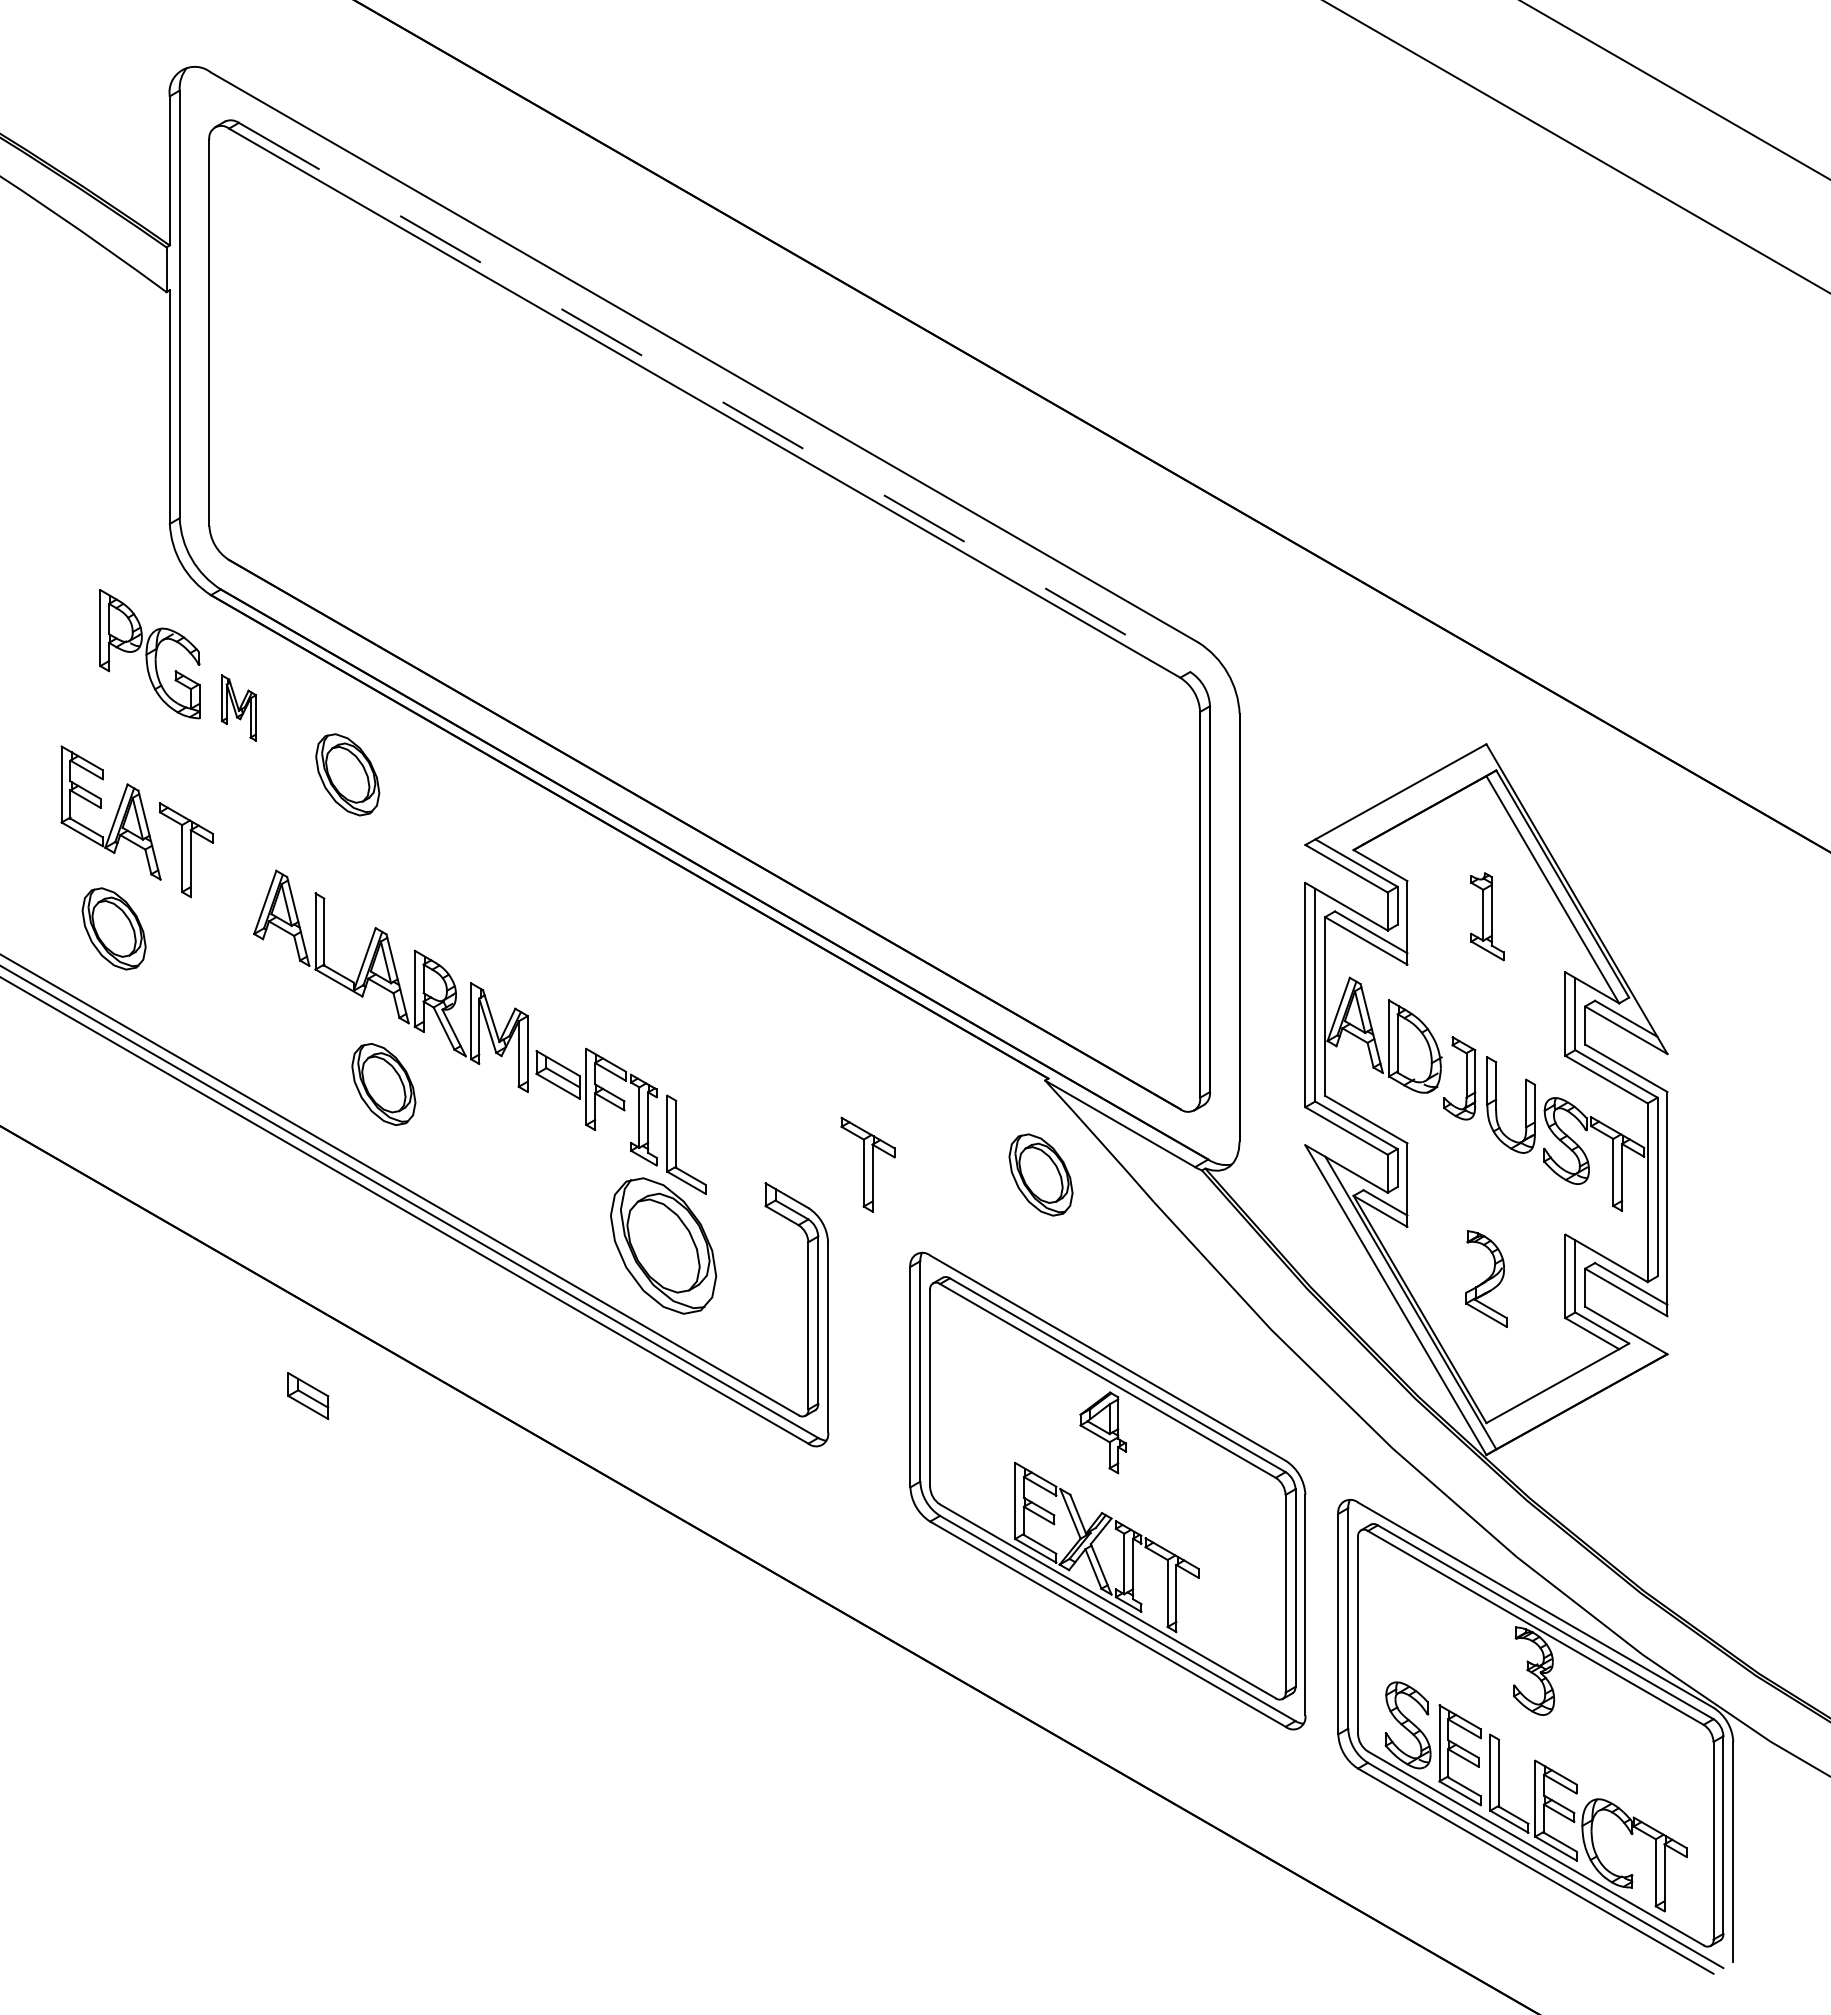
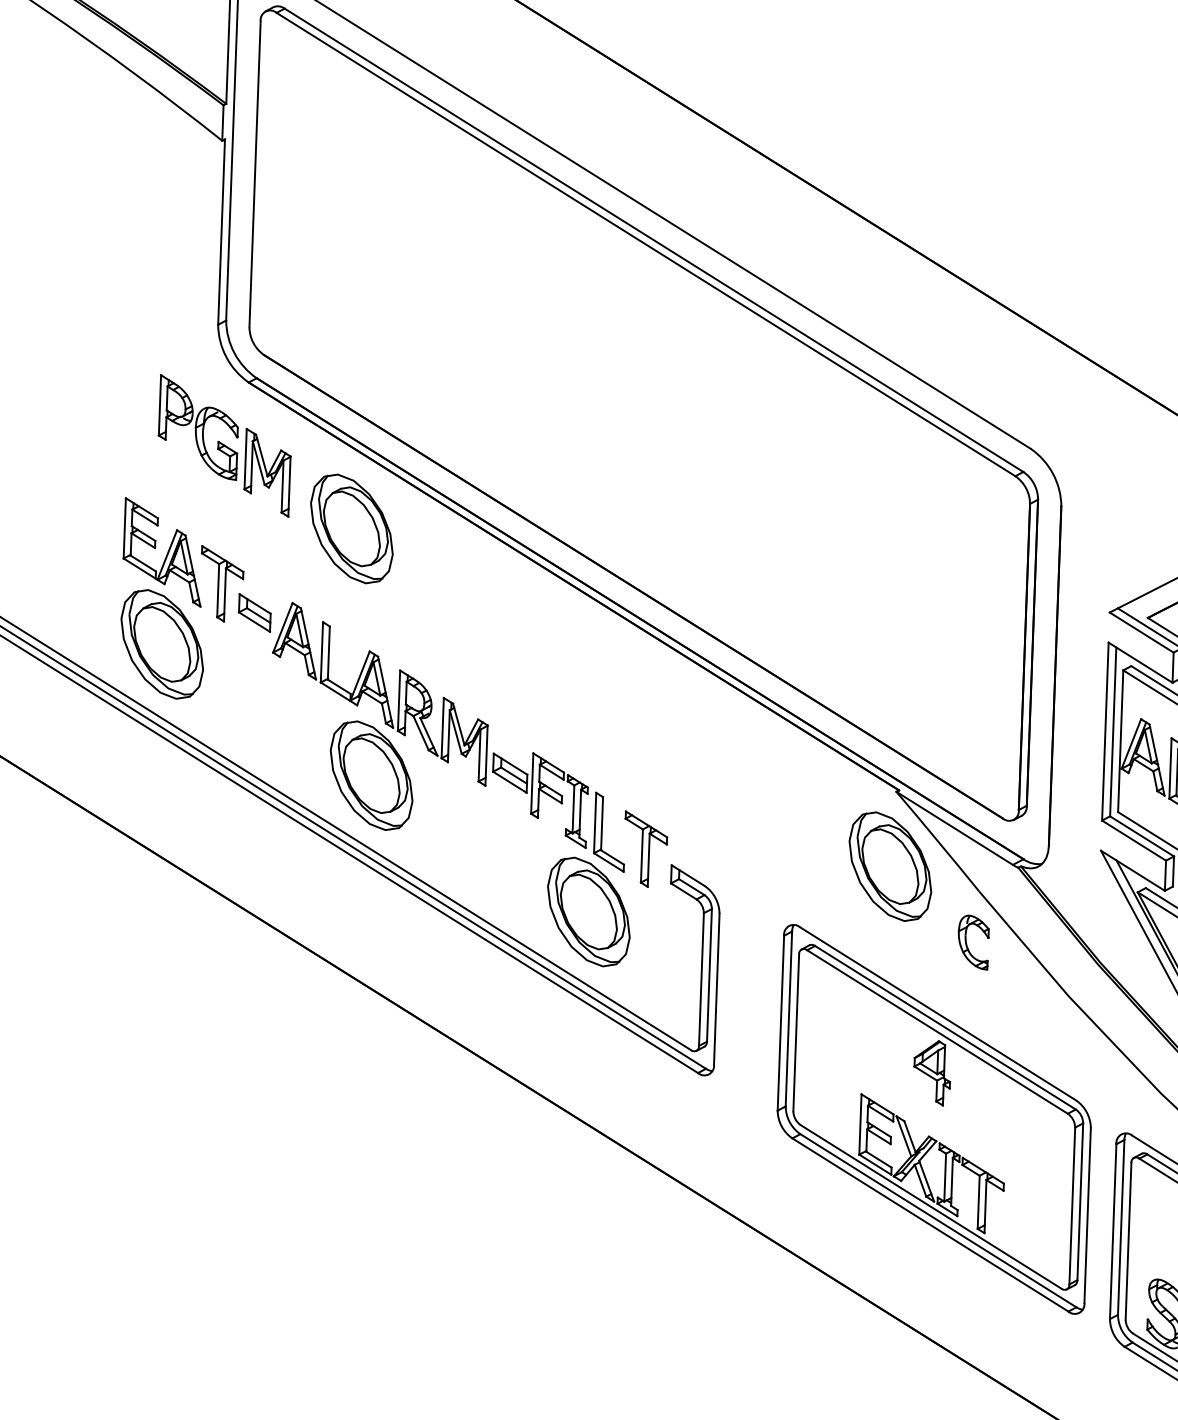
line: (715, 397) -> (654, 240), dashed -> solid
part: (238, 707) -> (267, 472), size x1.67
part: (347, 774) -> (351, 528), size x1.67
part: (113, 928) -> (161, 644), size x1.67
part: (383, 1084) -> (371, 775), size x1.67
part: (867, 1164) -> (645, 849), moved
part: (1040, 1174) -> (889, 866), size x1.67
part: (1141, 1269) -> (967, 944), added
part: (308, 1396) -> (254, 613), moved

